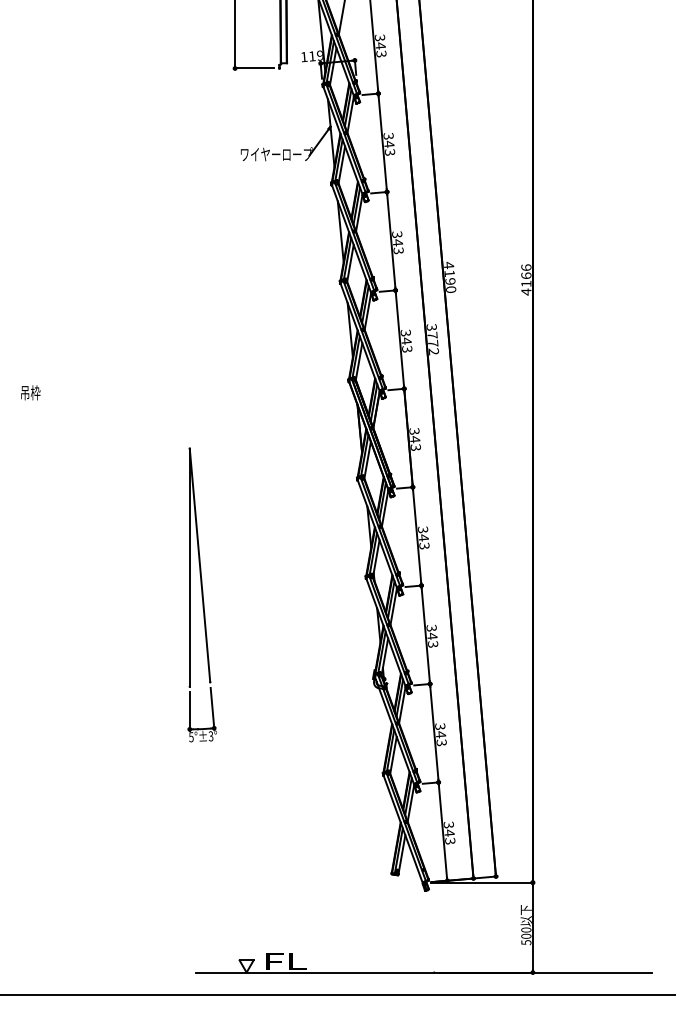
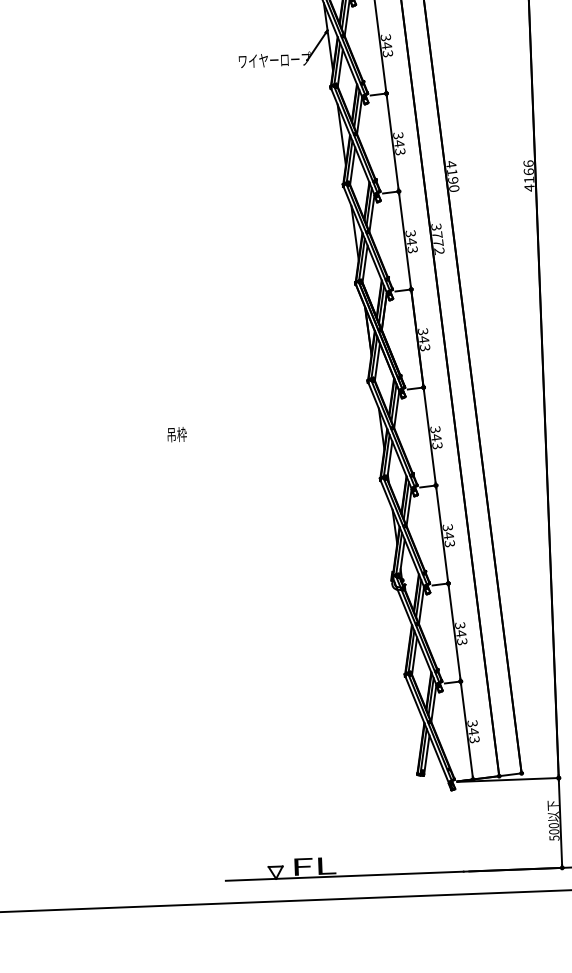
text: (30, 392) -> (176, 434), moved
part: (201, 594) -> (216, 502), removed

